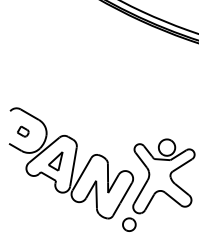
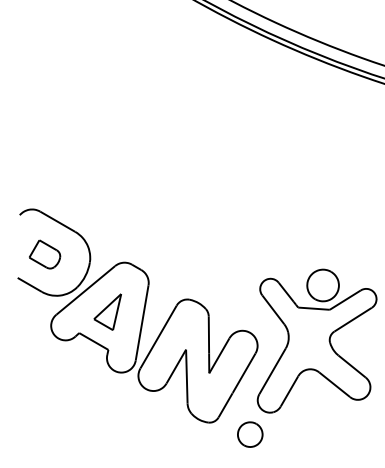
part: (22, 131) -> (43, 254), size x1.43

